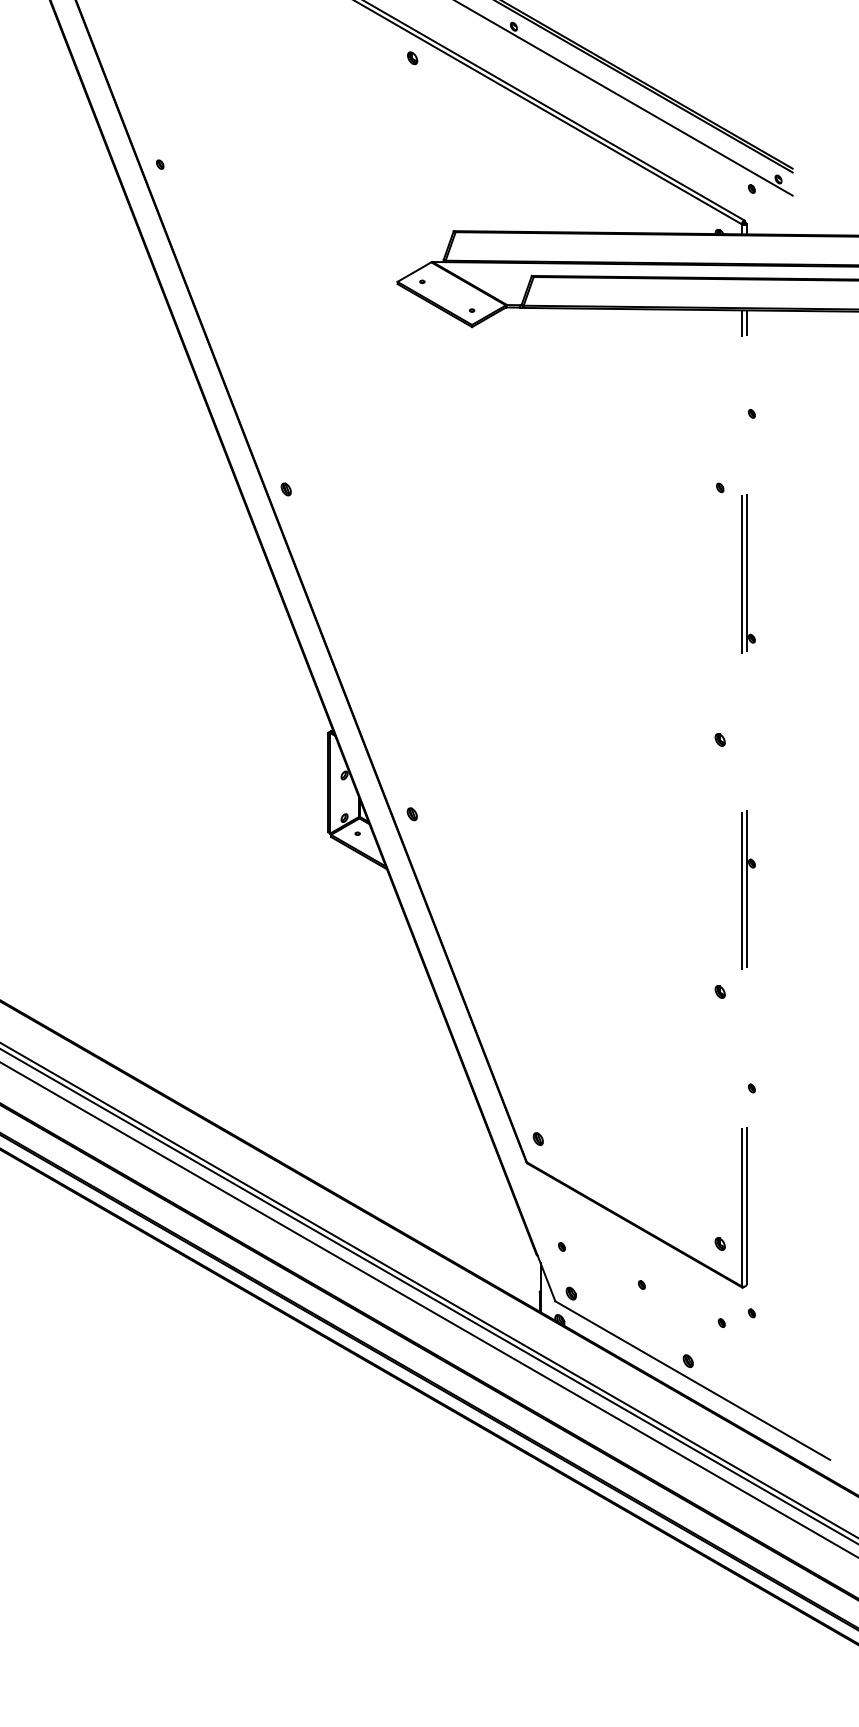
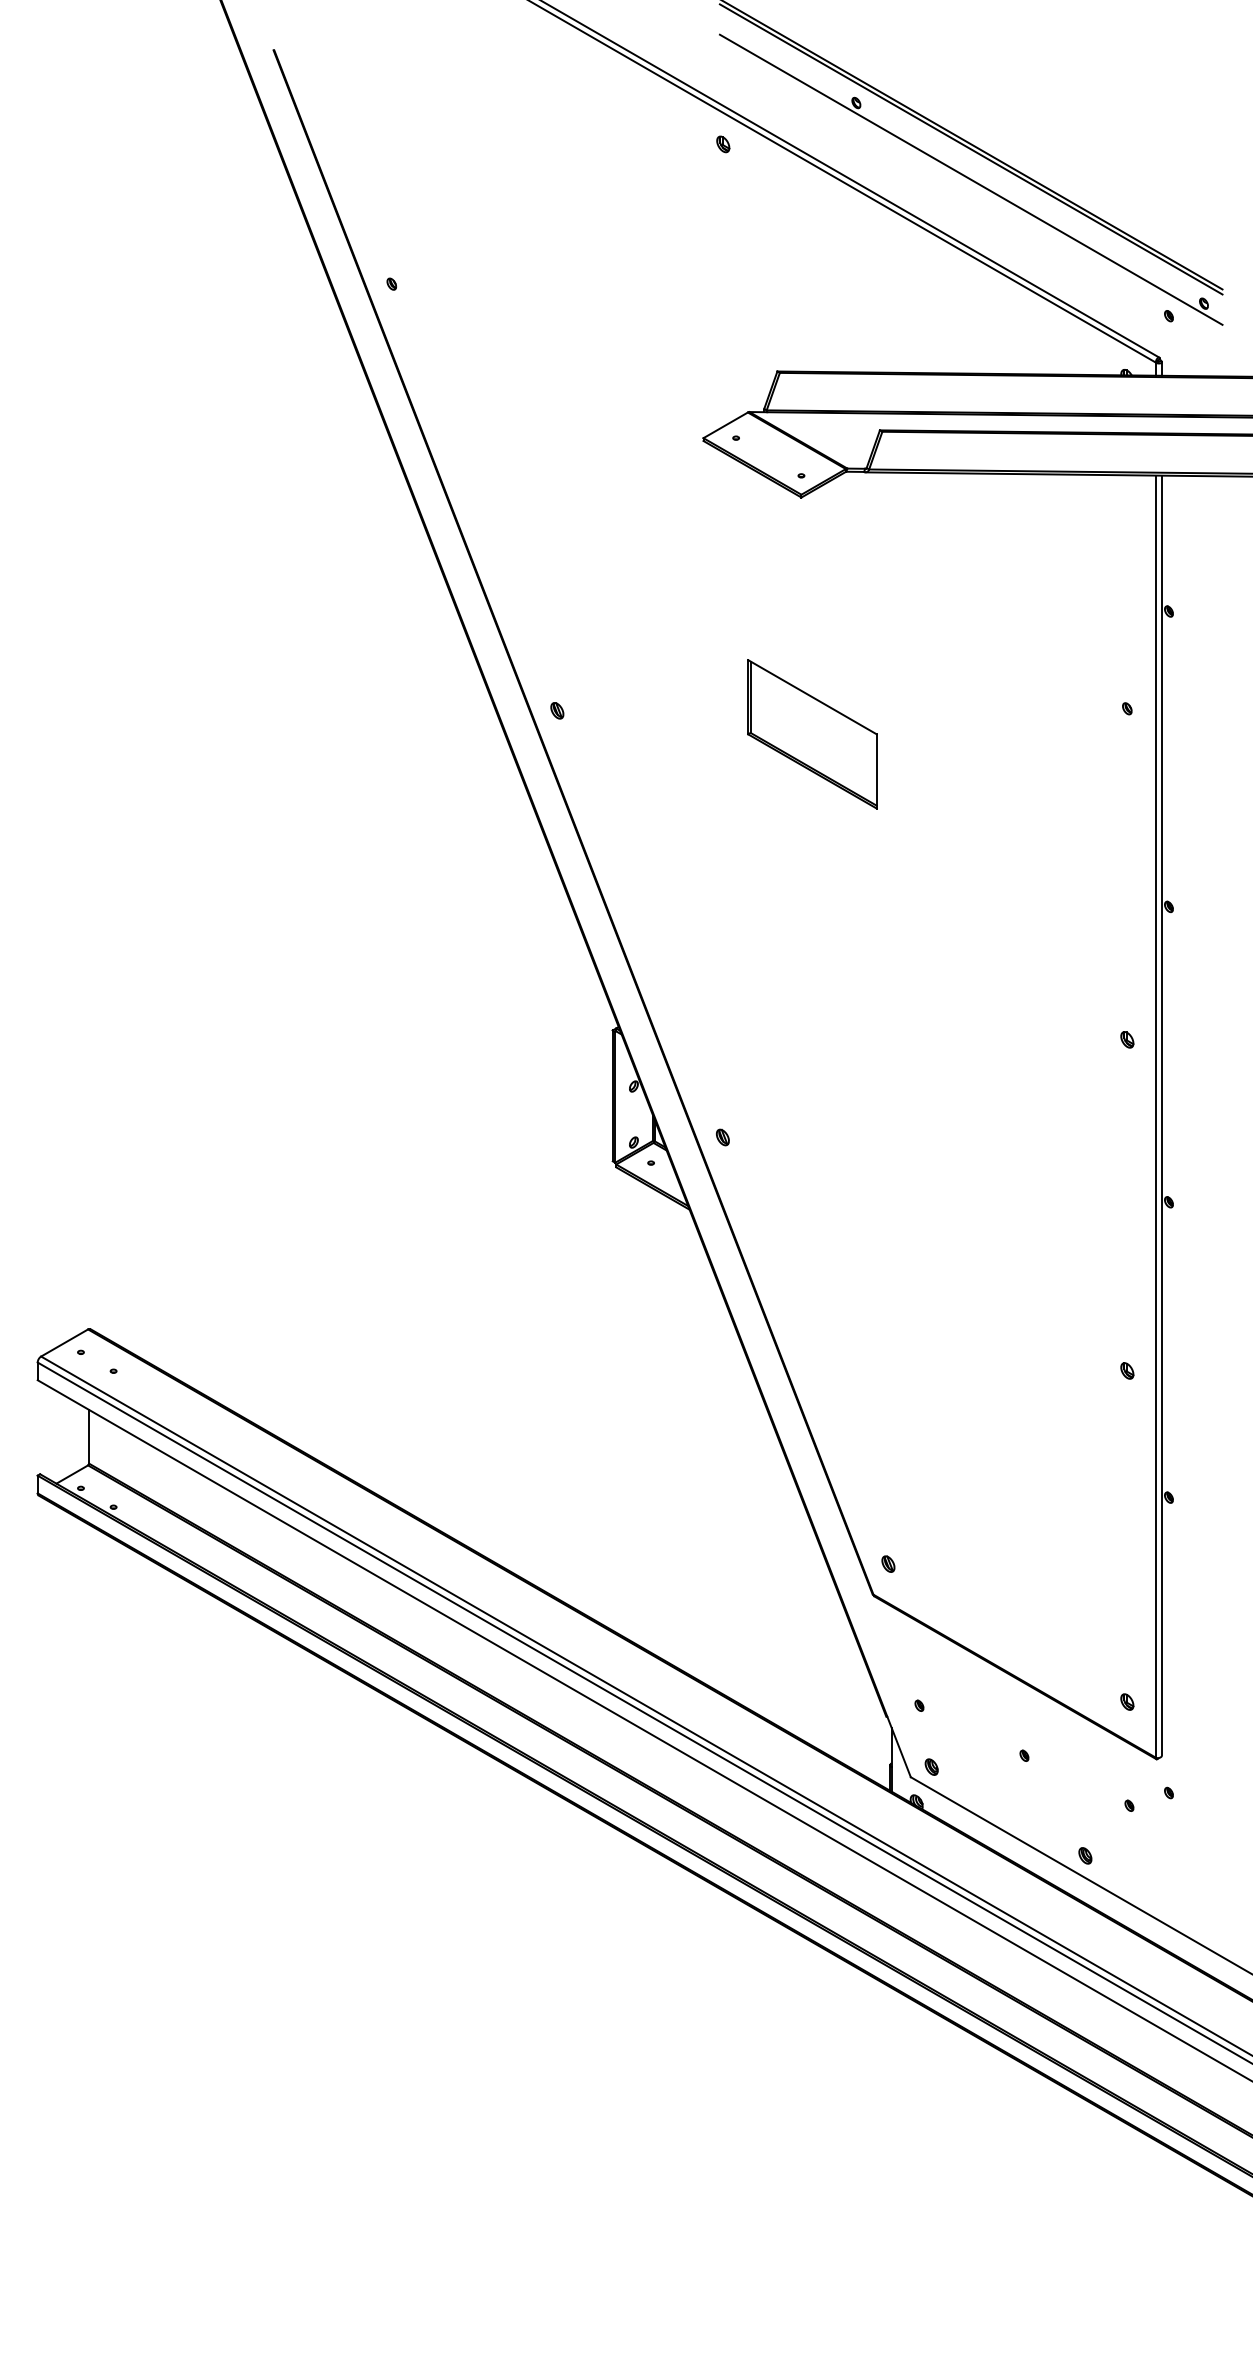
part: (480, 507) -> (812, 734), added
line: (746, 797) -> (1161, 1115), dashed -> solid
line: (741, 798) -> (1155, 1116), dashed -> solid

